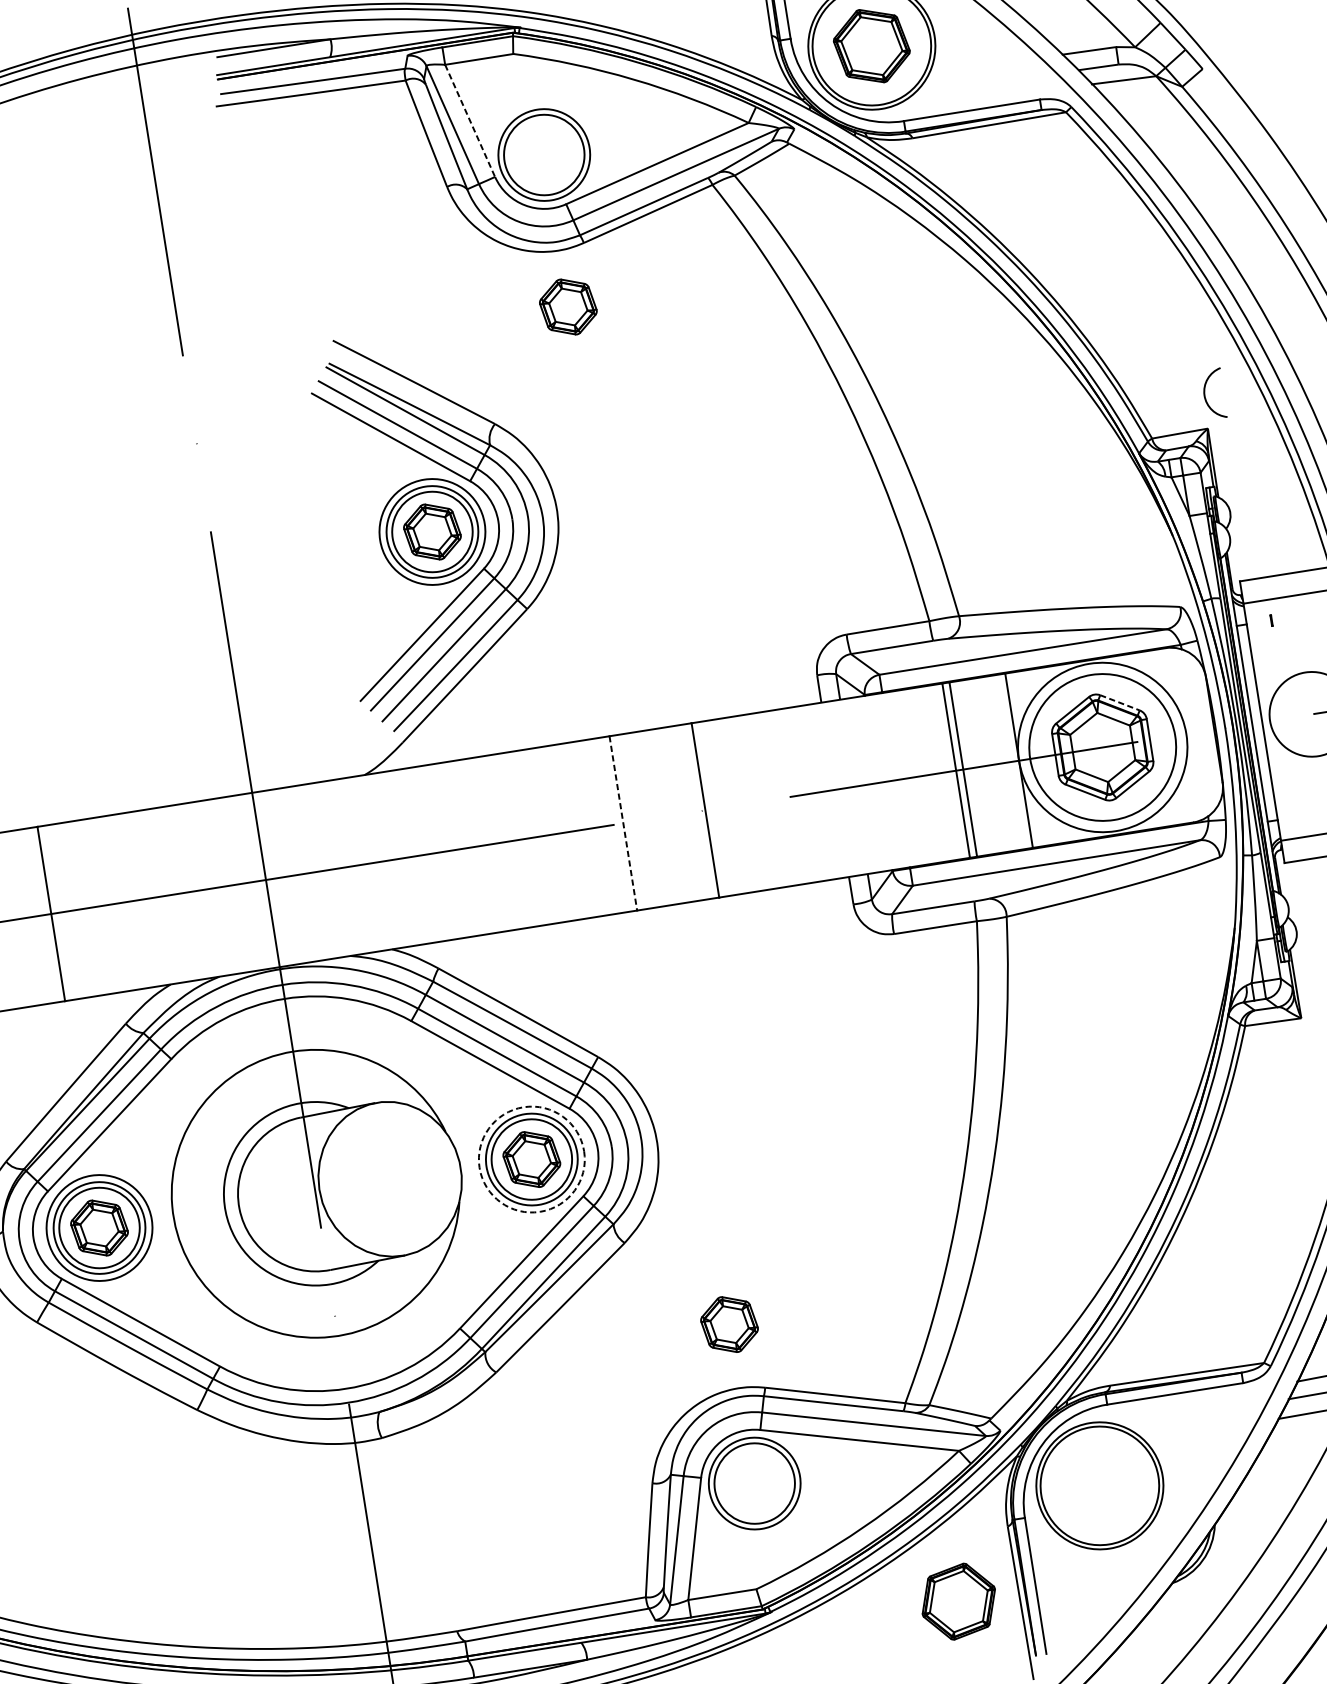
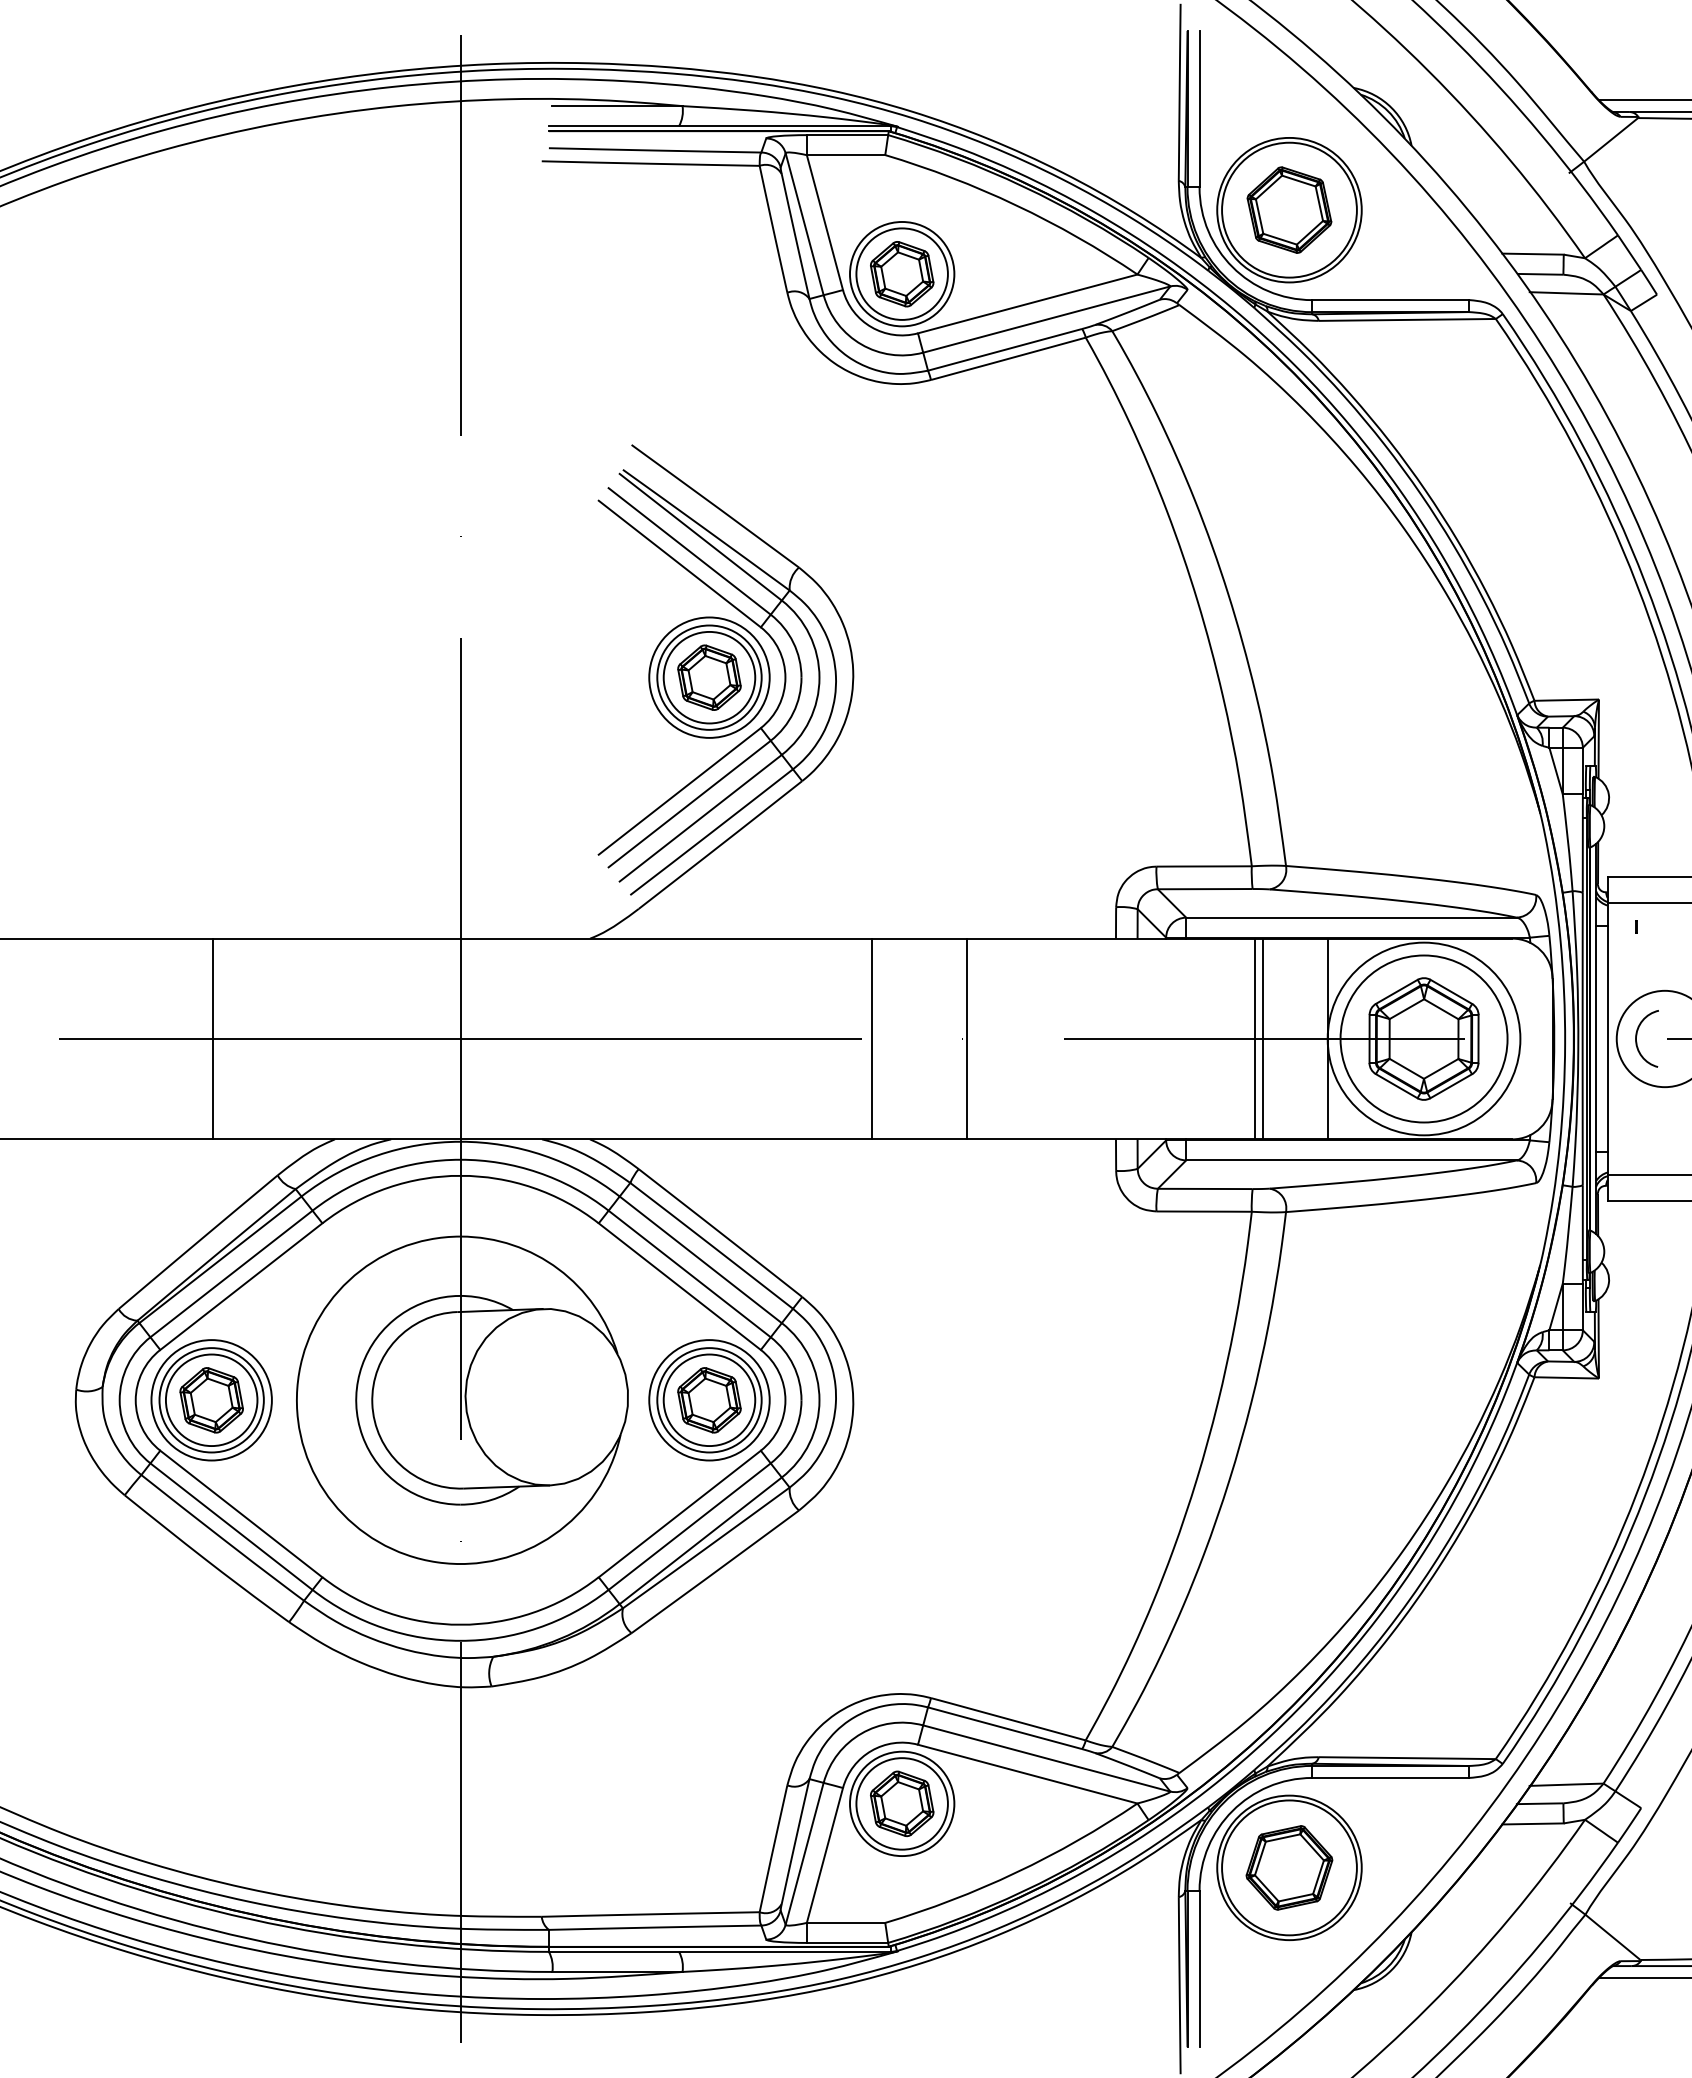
line: (469, 120) -> (824, 222), dashed -> solid
part: (568, 307) -> (902, 274), moved
arc: (1205, 392) -> (1637, 1035), moved
line: (1120, 703) -> (1451, 992), dashed -> solid
line: (623, 823) -> (872, 1039), dashed -> solid
circle: (531, 1159) -> (709, 1400), dashed -> solid
part: (729, 1324) -> (902, 1803), moved
part: (958, 1601) -> (1289, 1867), moved

